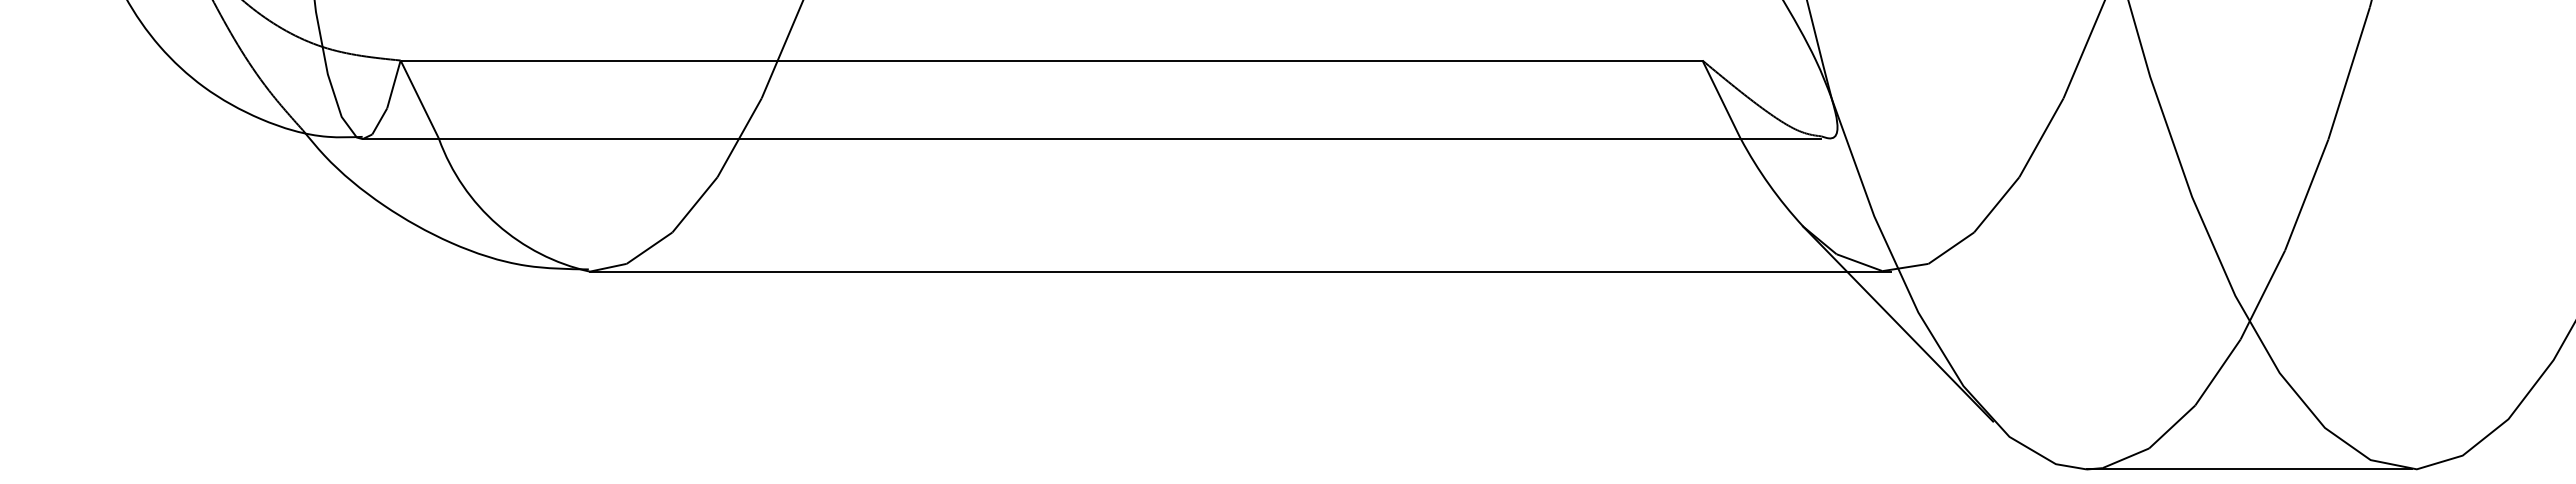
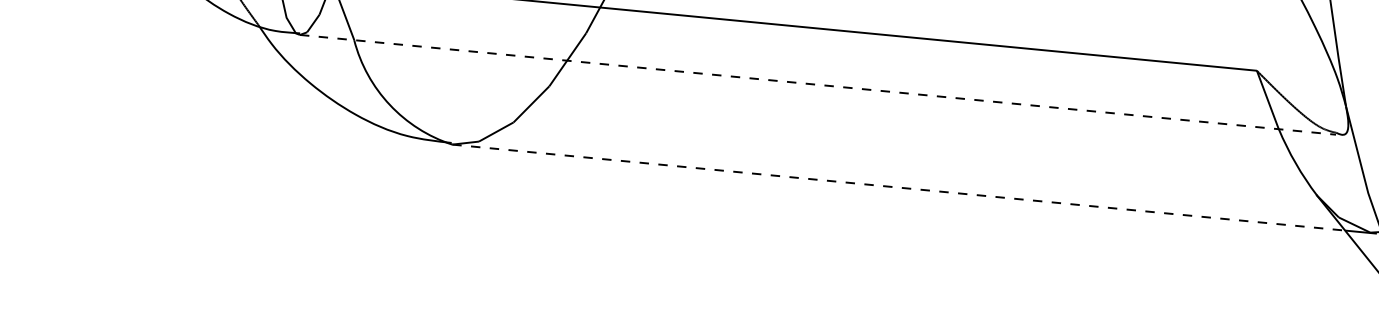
line: (1092, 139) -> (818, 85), solid -> dashed
line: (1218, 271) -> (898, 187), solid -> dashed

